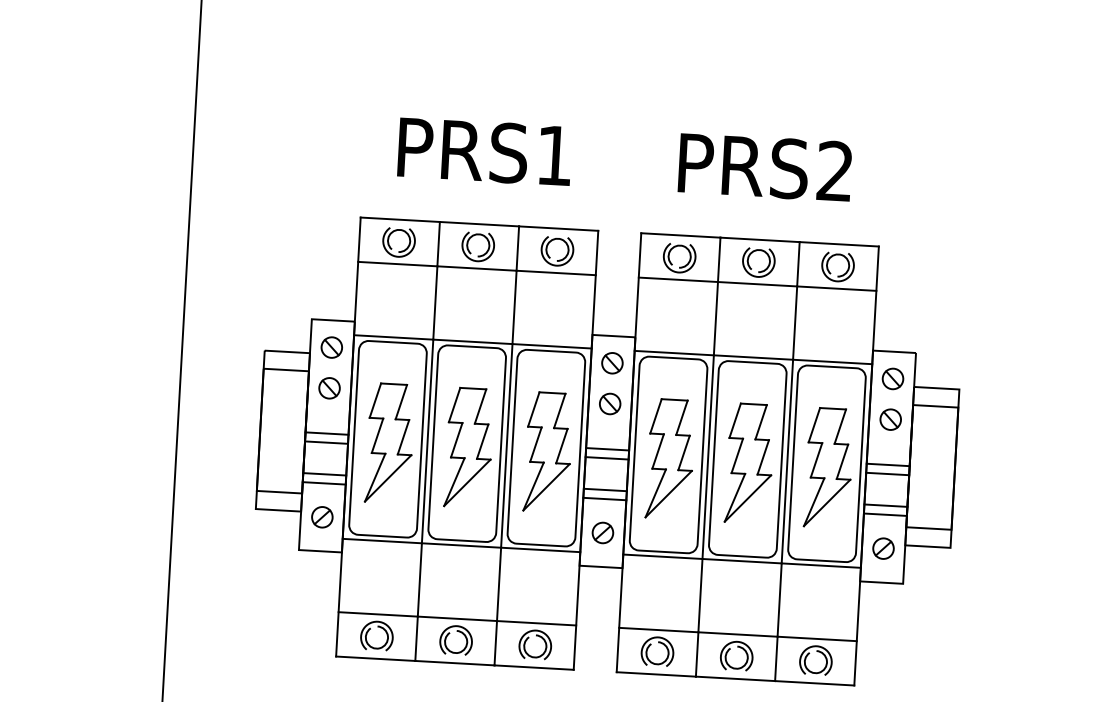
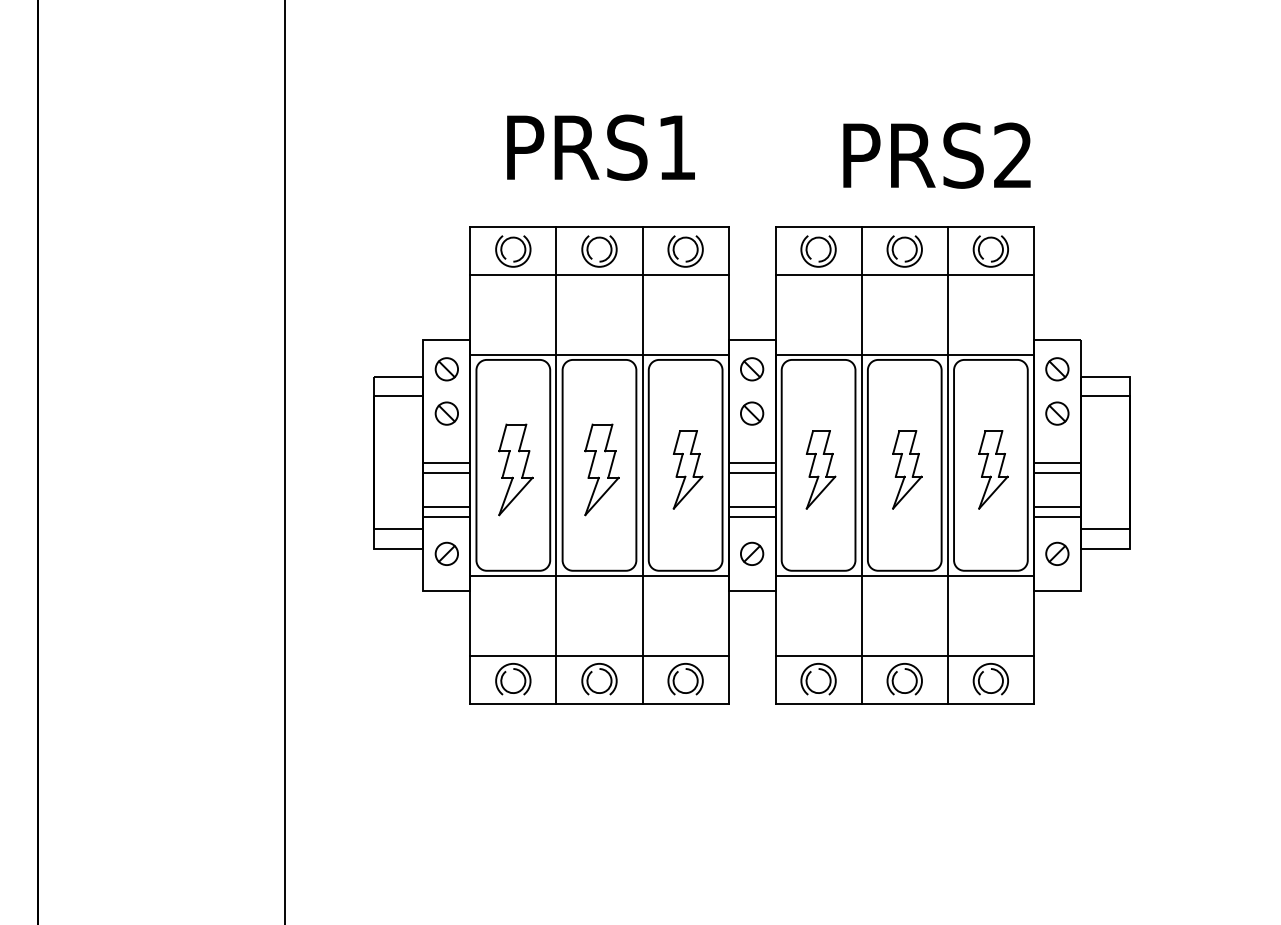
text: (764, 167) -> (936, 155), moved
part: (389, 443) -> (515, 469), size x0.7
part: (468, 447) -> (601, 469), size x0.7
part: (547, 452) -> (687, 469), size x0.6
part: (670, 458) -> (820, 469), size x0.6
part: (750, 463) -> (907, 469), size x0.6
part: (829, 467) -> (993, 469), size x0.6

